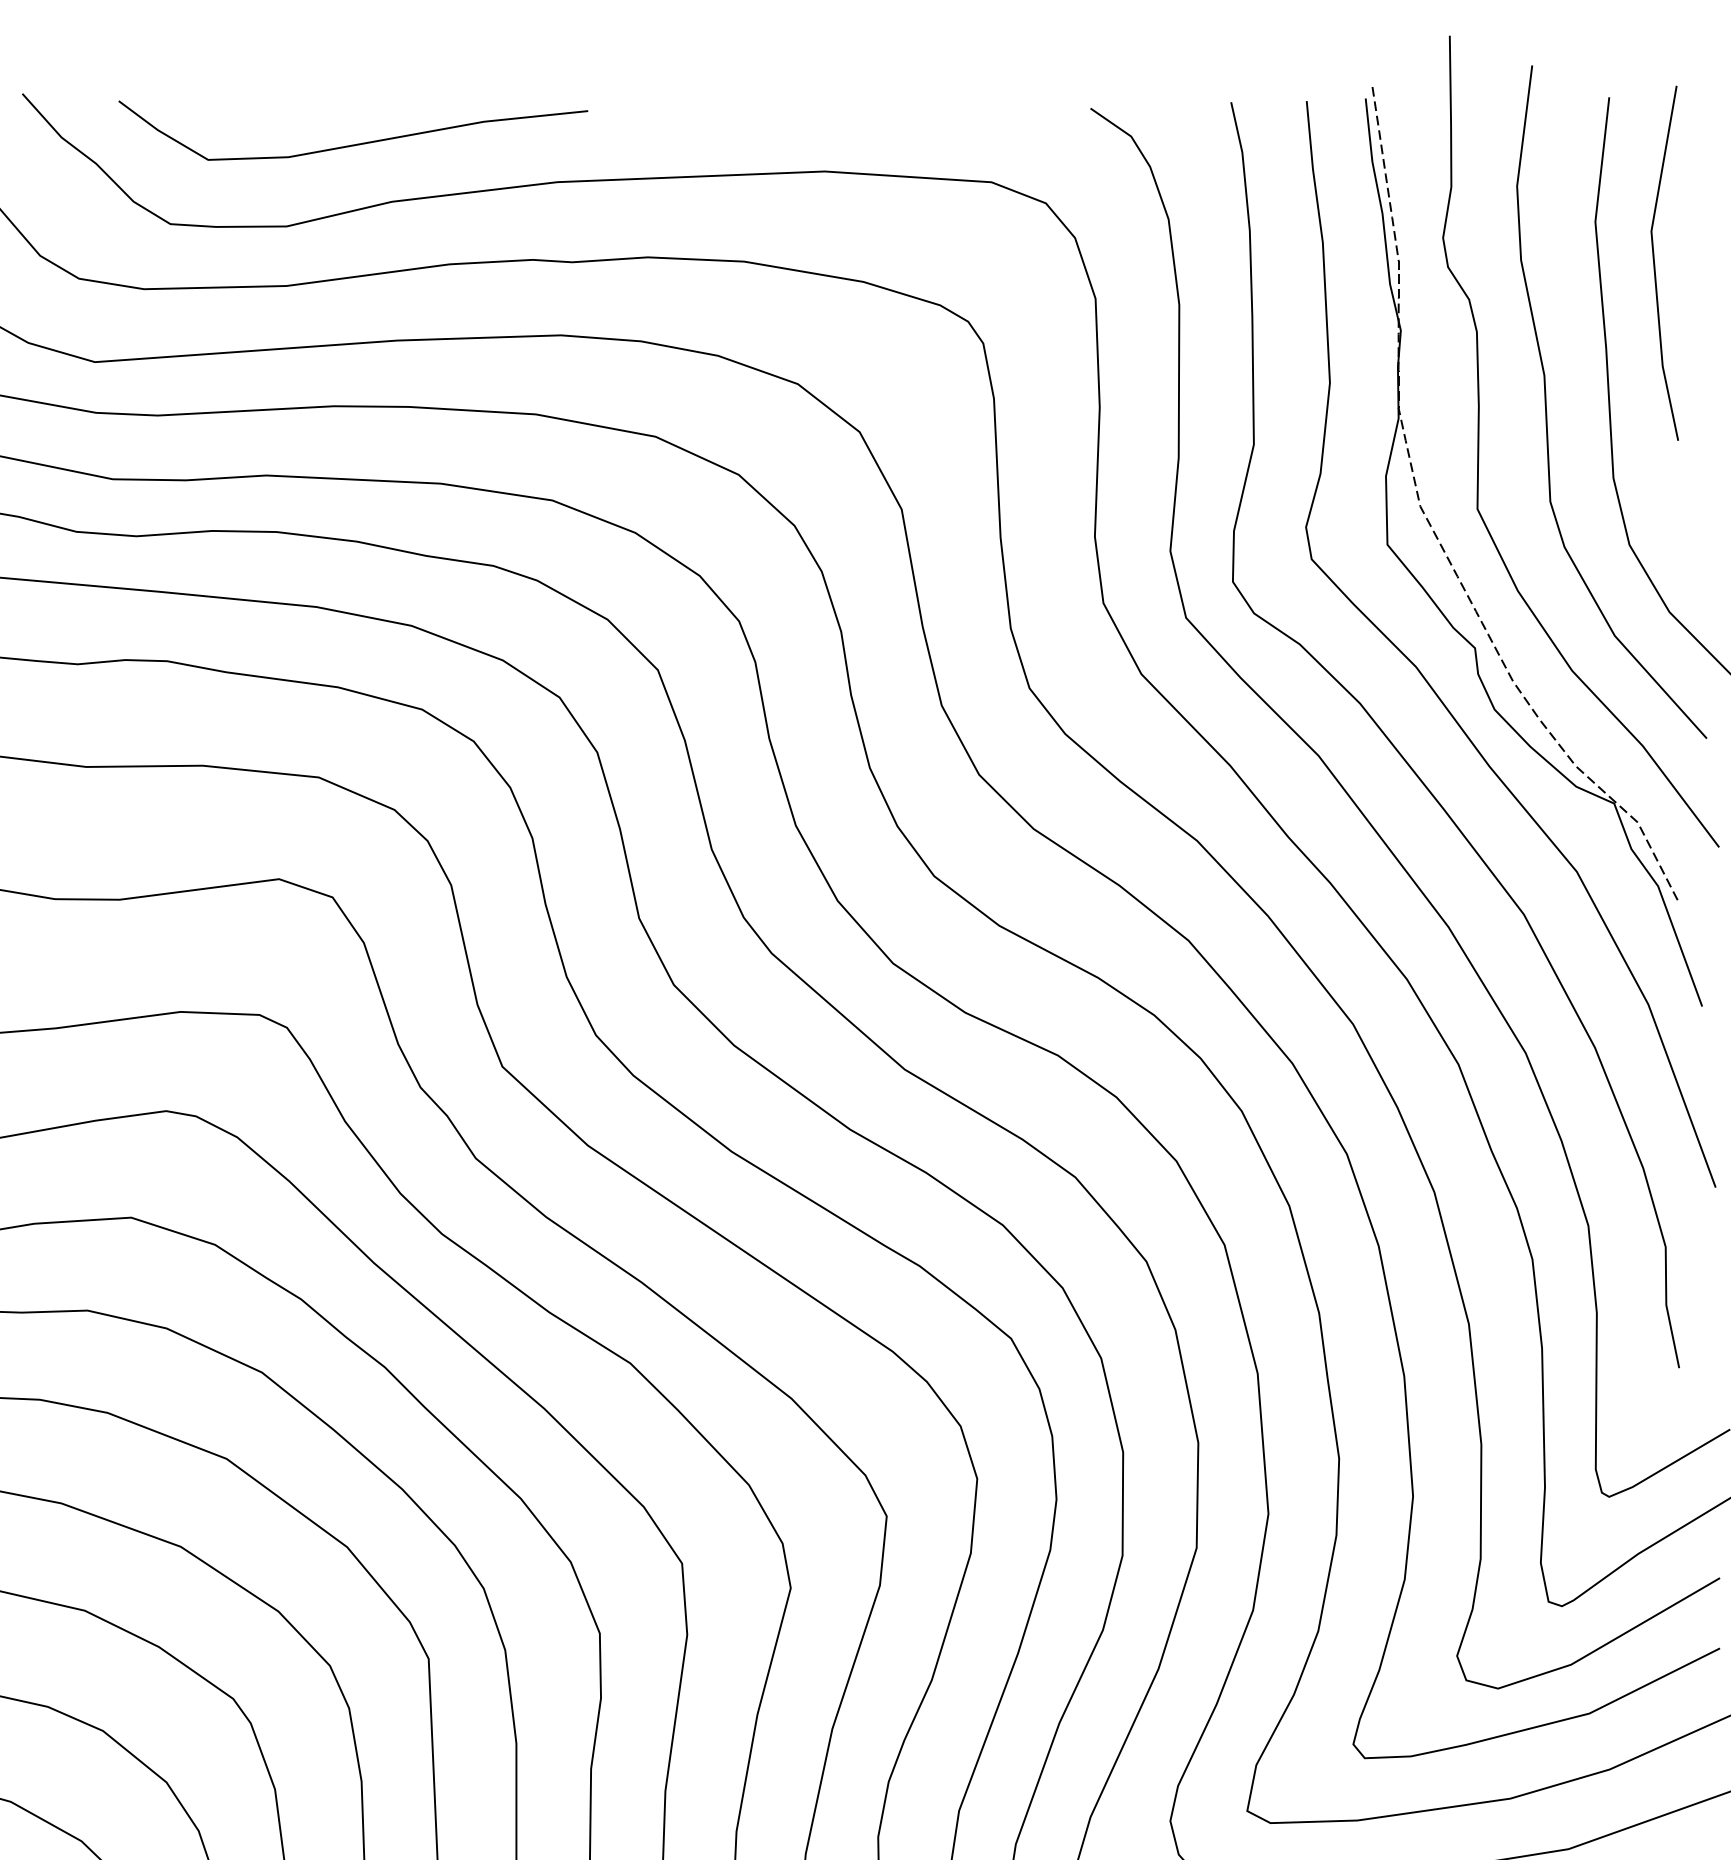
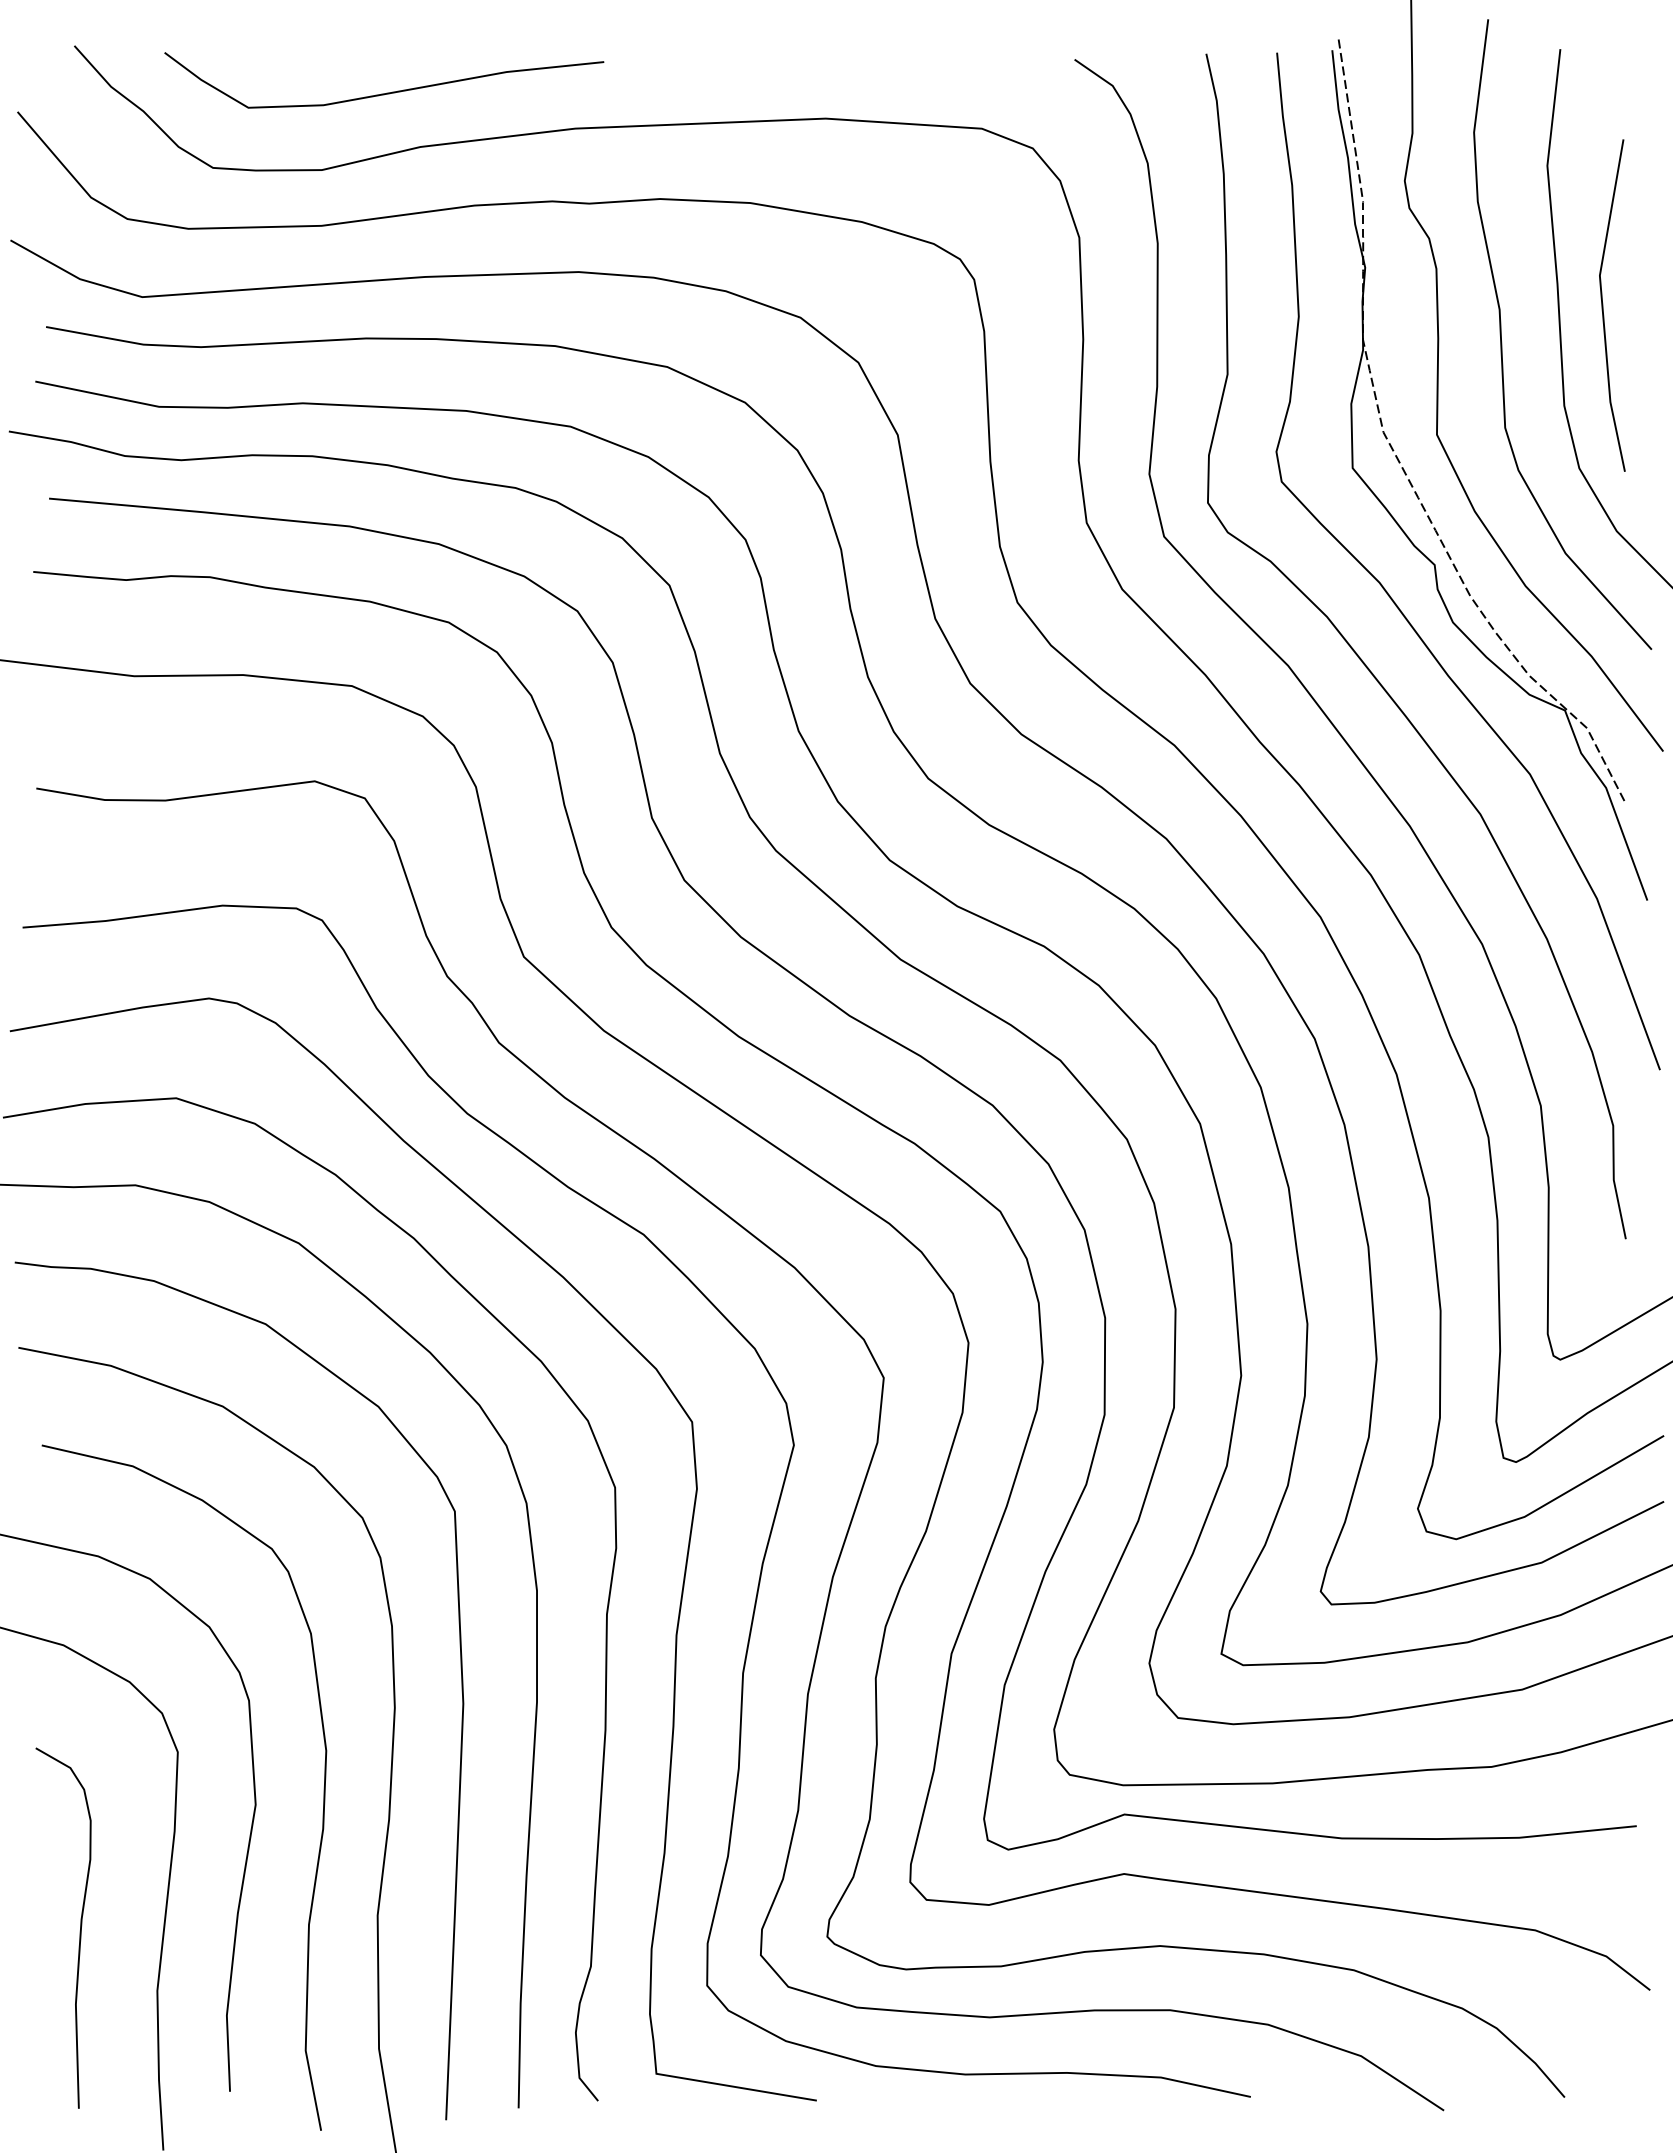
part: (1655, 263) -> (1603, 305), moved

